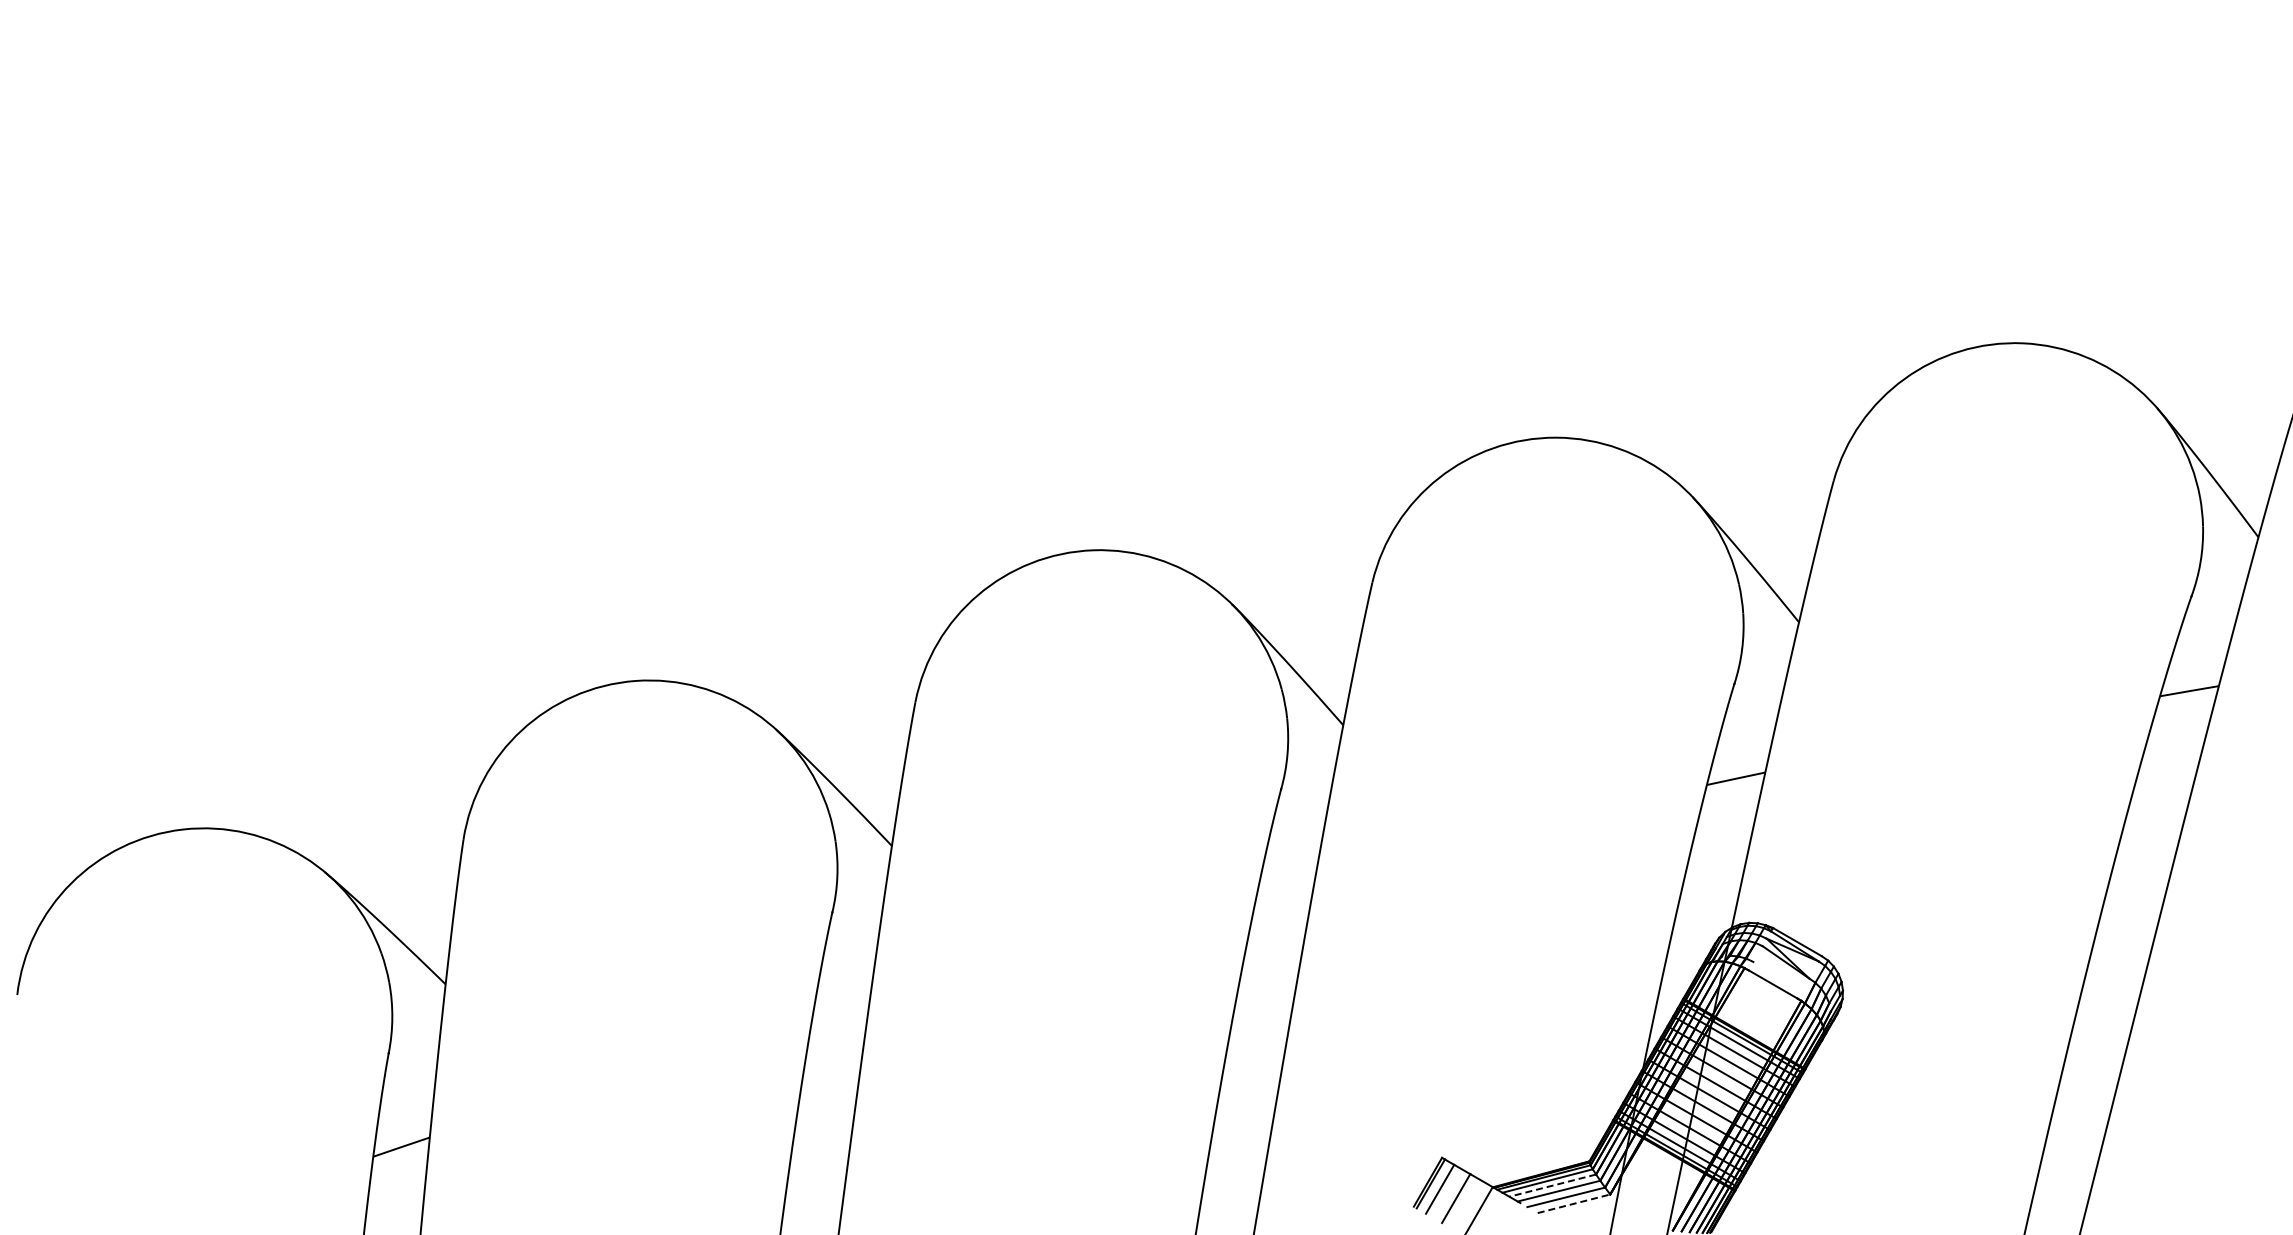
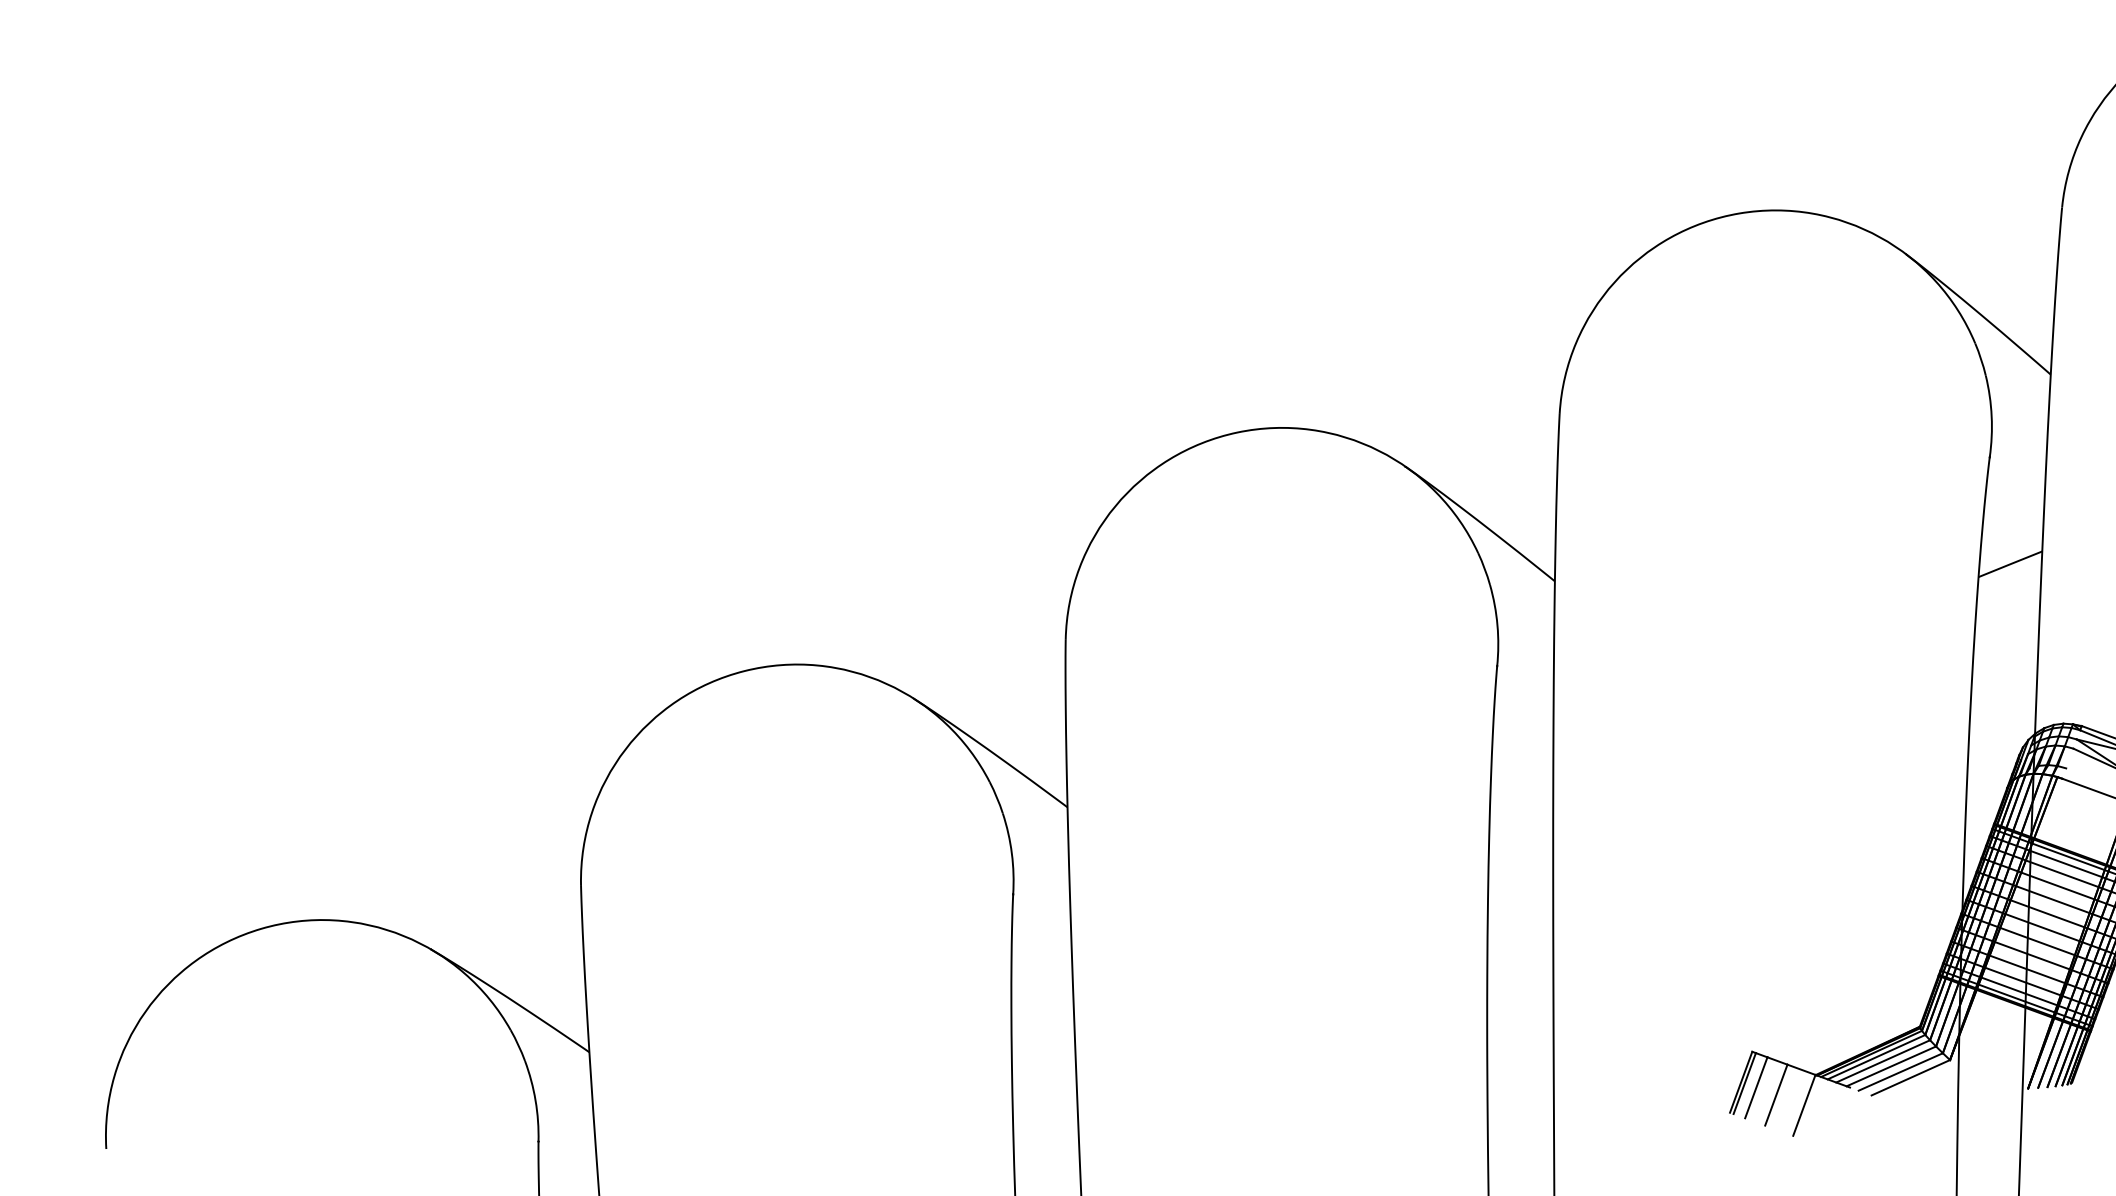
line: (1552, 1185) -> (1882, 1061), dashed -> solid
line: (1574, 1203) -> (1911, 1077), dashed -> solid

